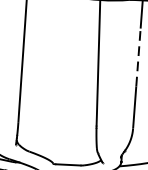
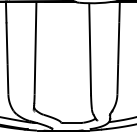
line: (138, 57) -> (118, 43), dashed -> solid

